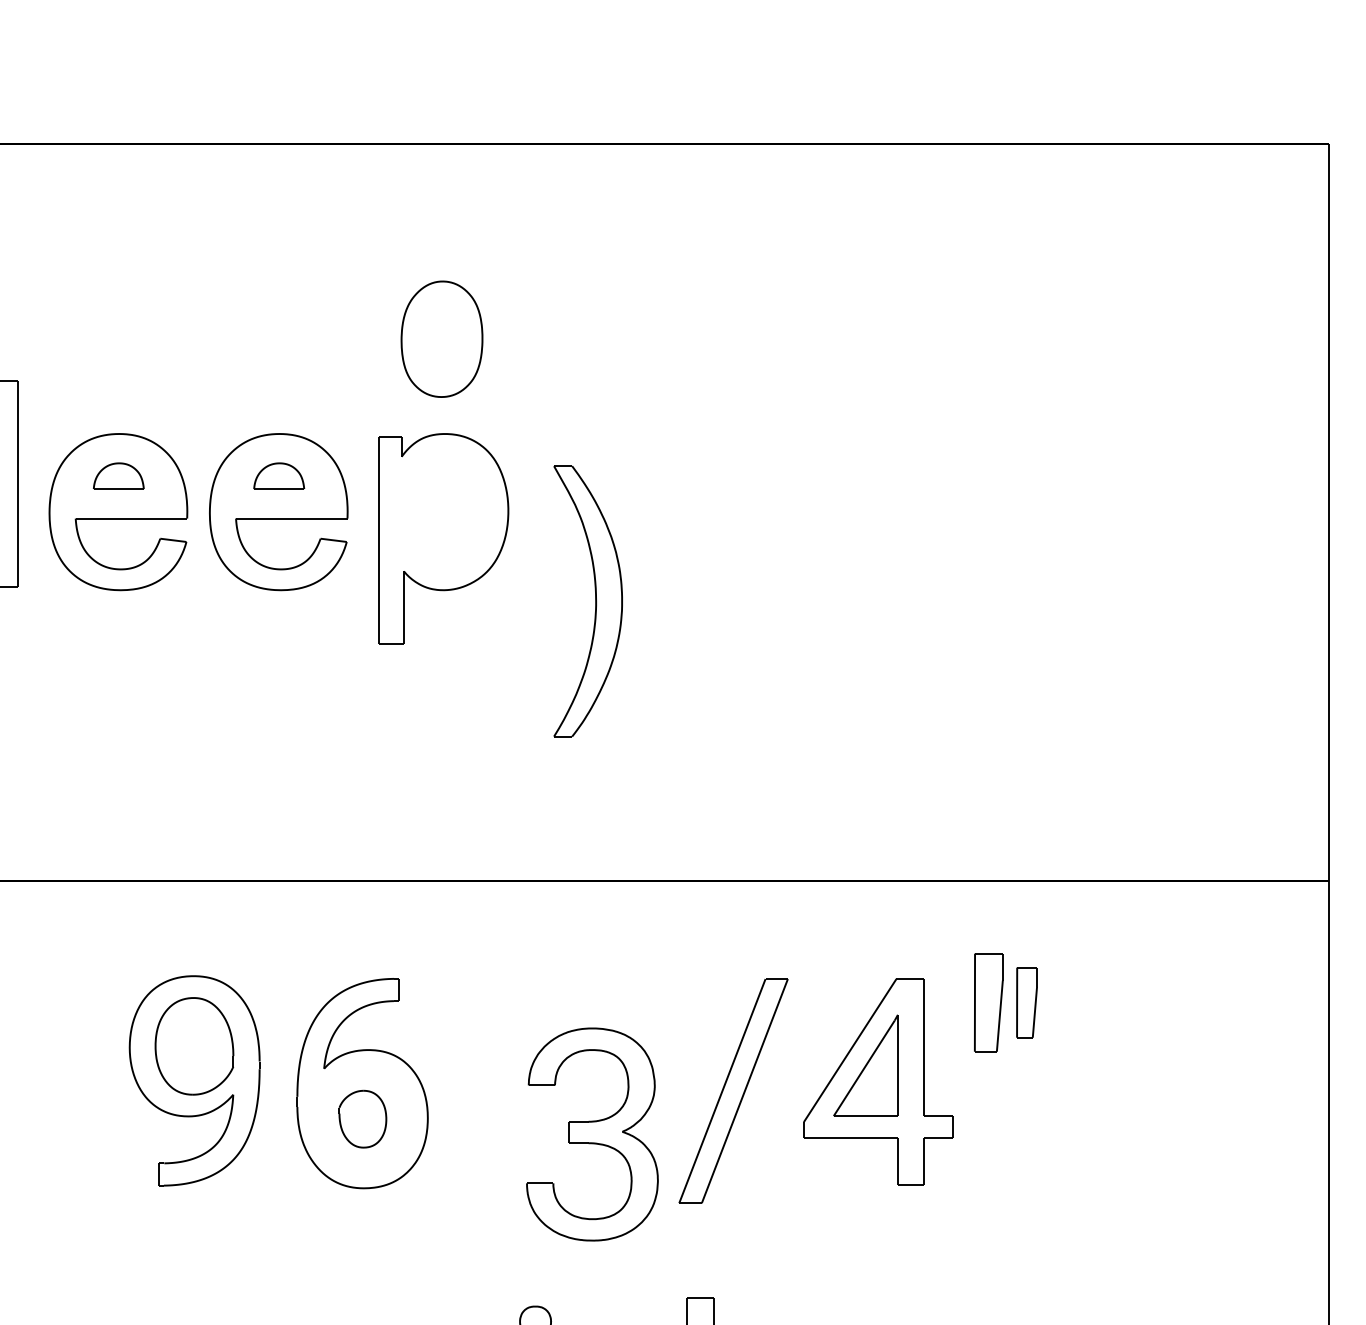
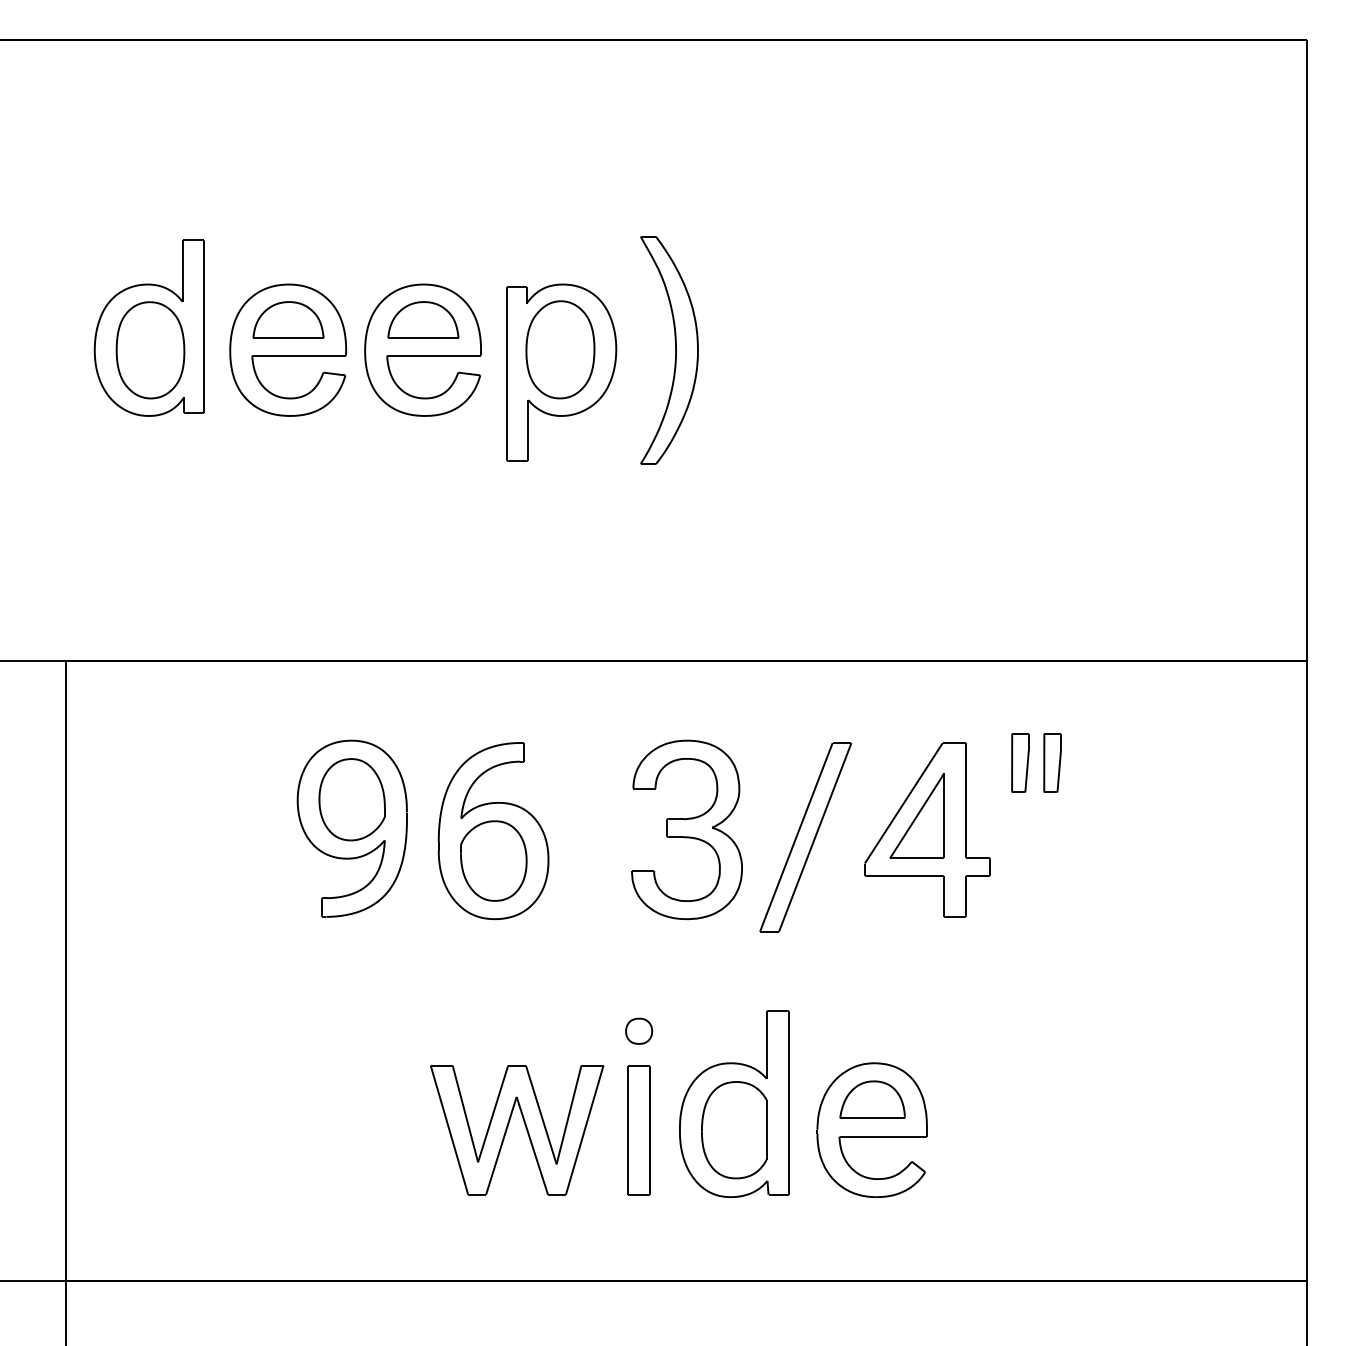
part: (442, 338) -> (560, 349), moved
part: (118, 475) -> (288, 319), size x1.67
part: (279, 475) -> (423, 319), size x1.67
part: (588, 601) -> (669, 350), moved
part: (988, 1002) -> (1020, 762), size x0.71
part: (362, 1118) -> (493, 860), size x1.67
part: (591, 1134) -> (686, 829), moved

